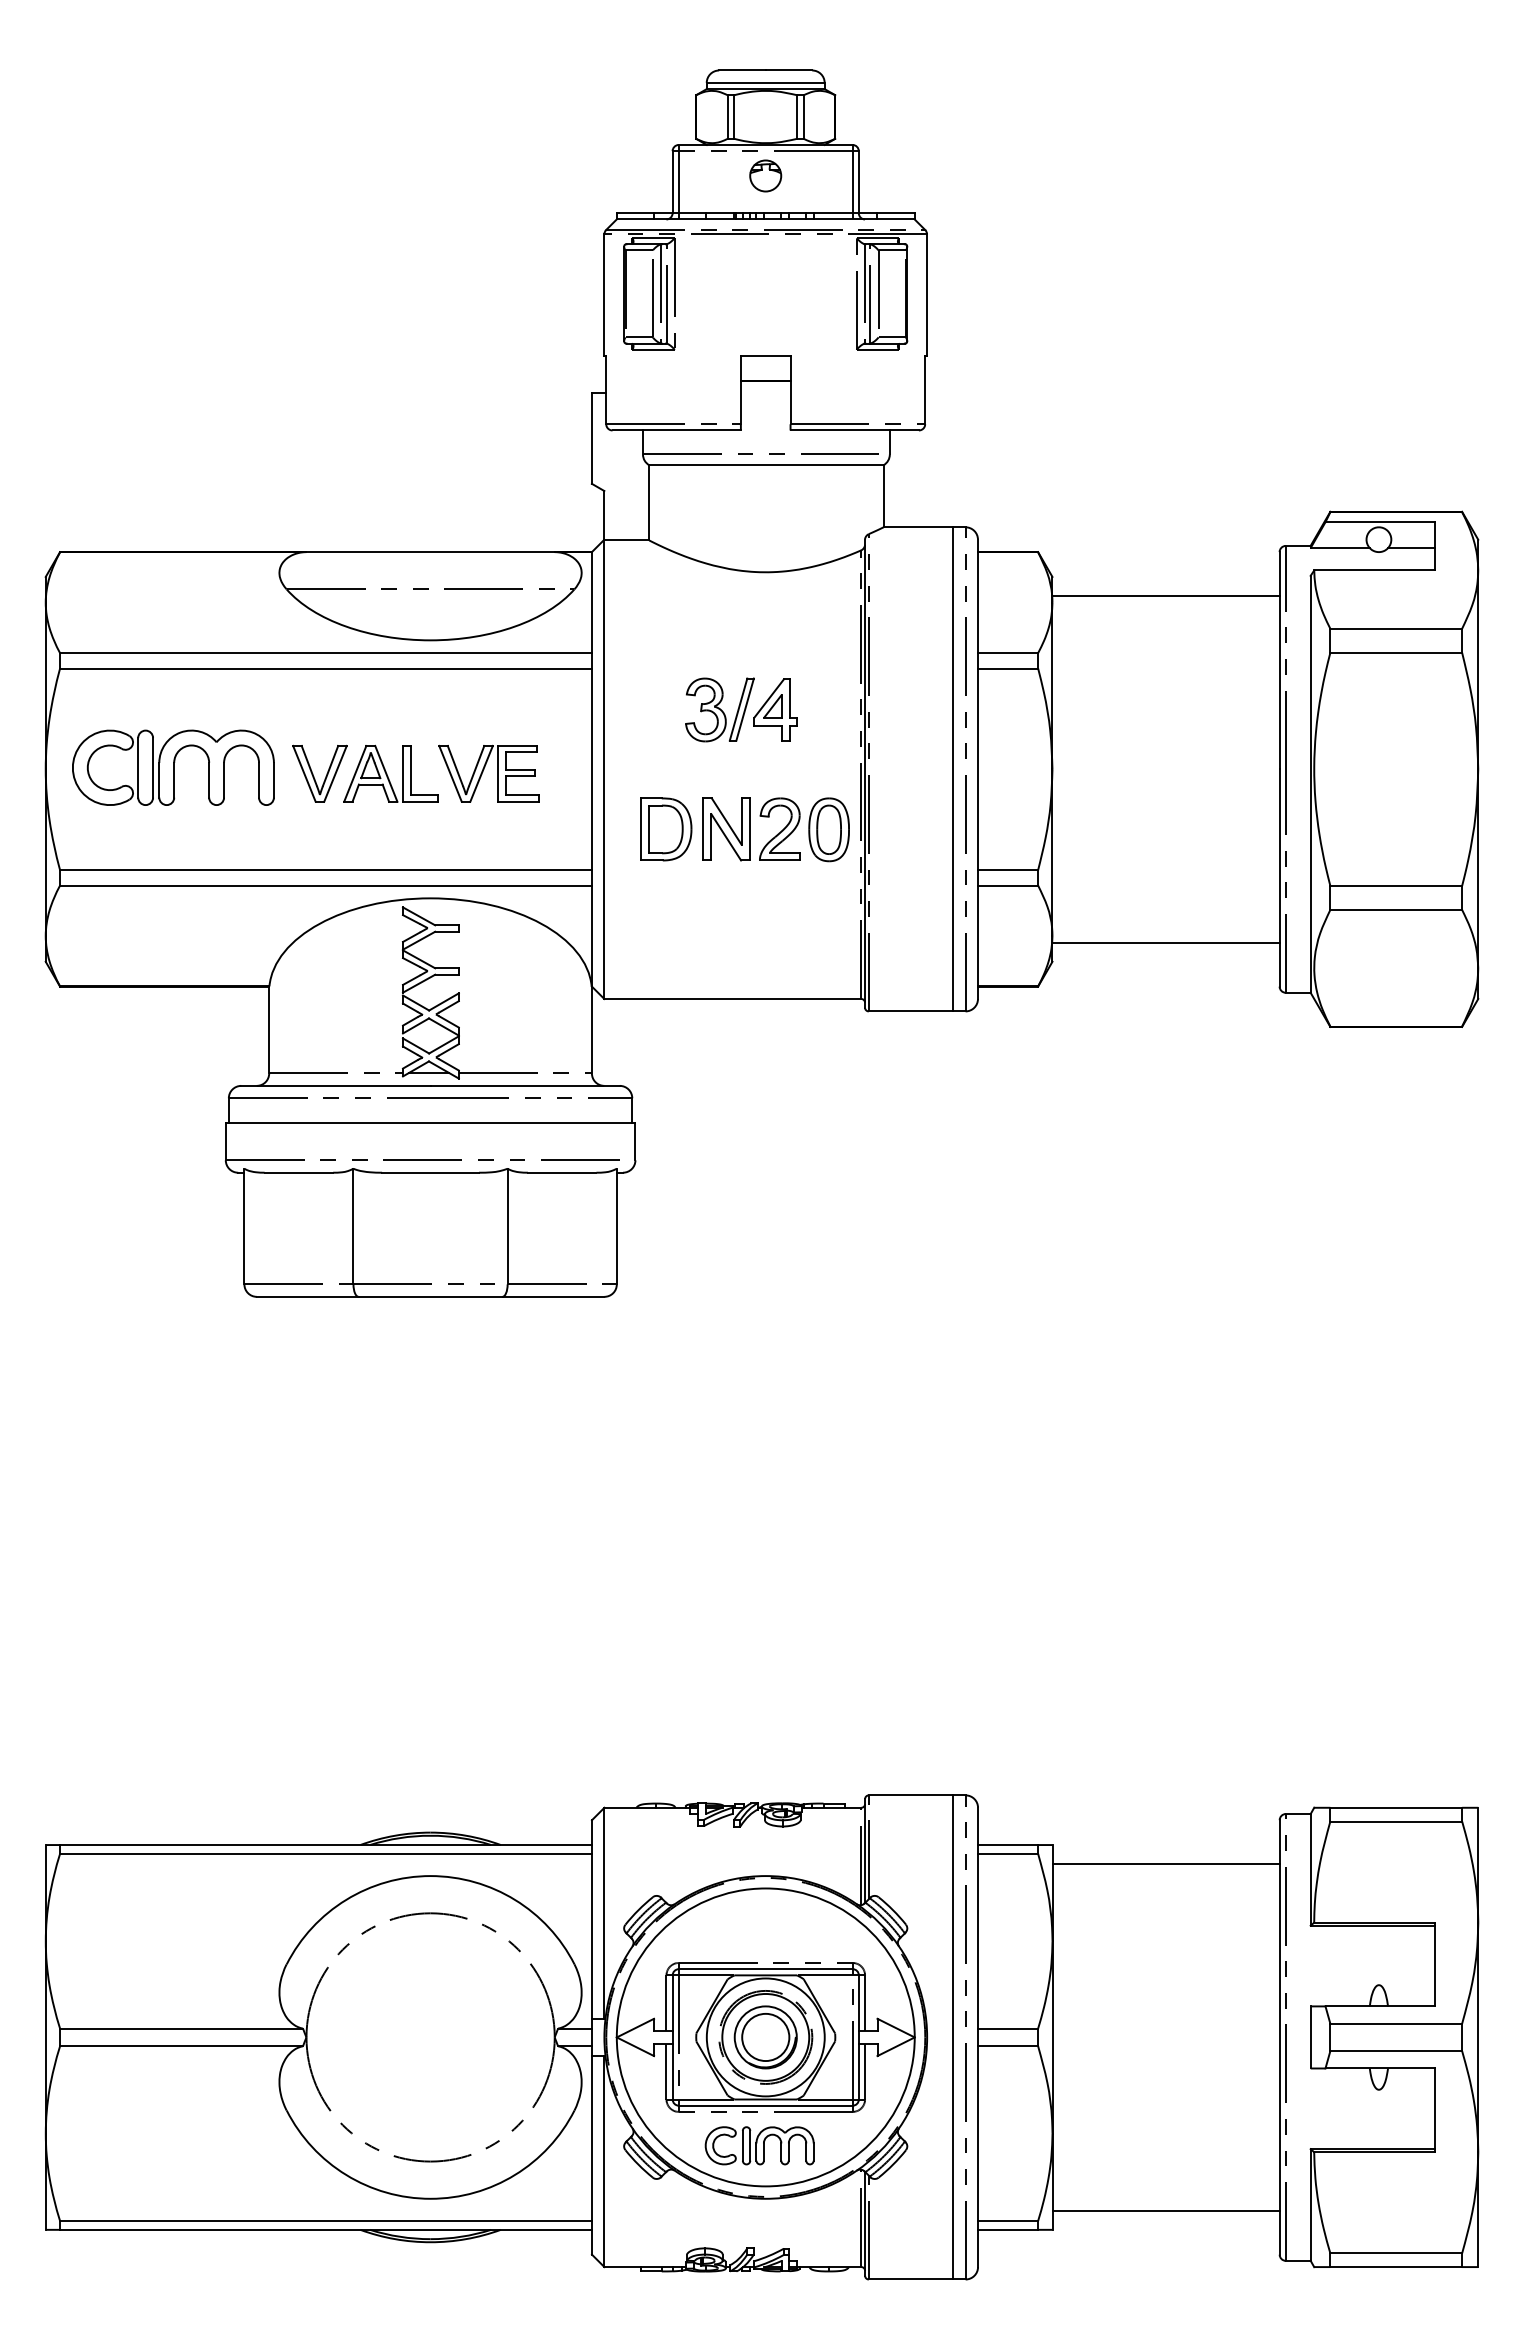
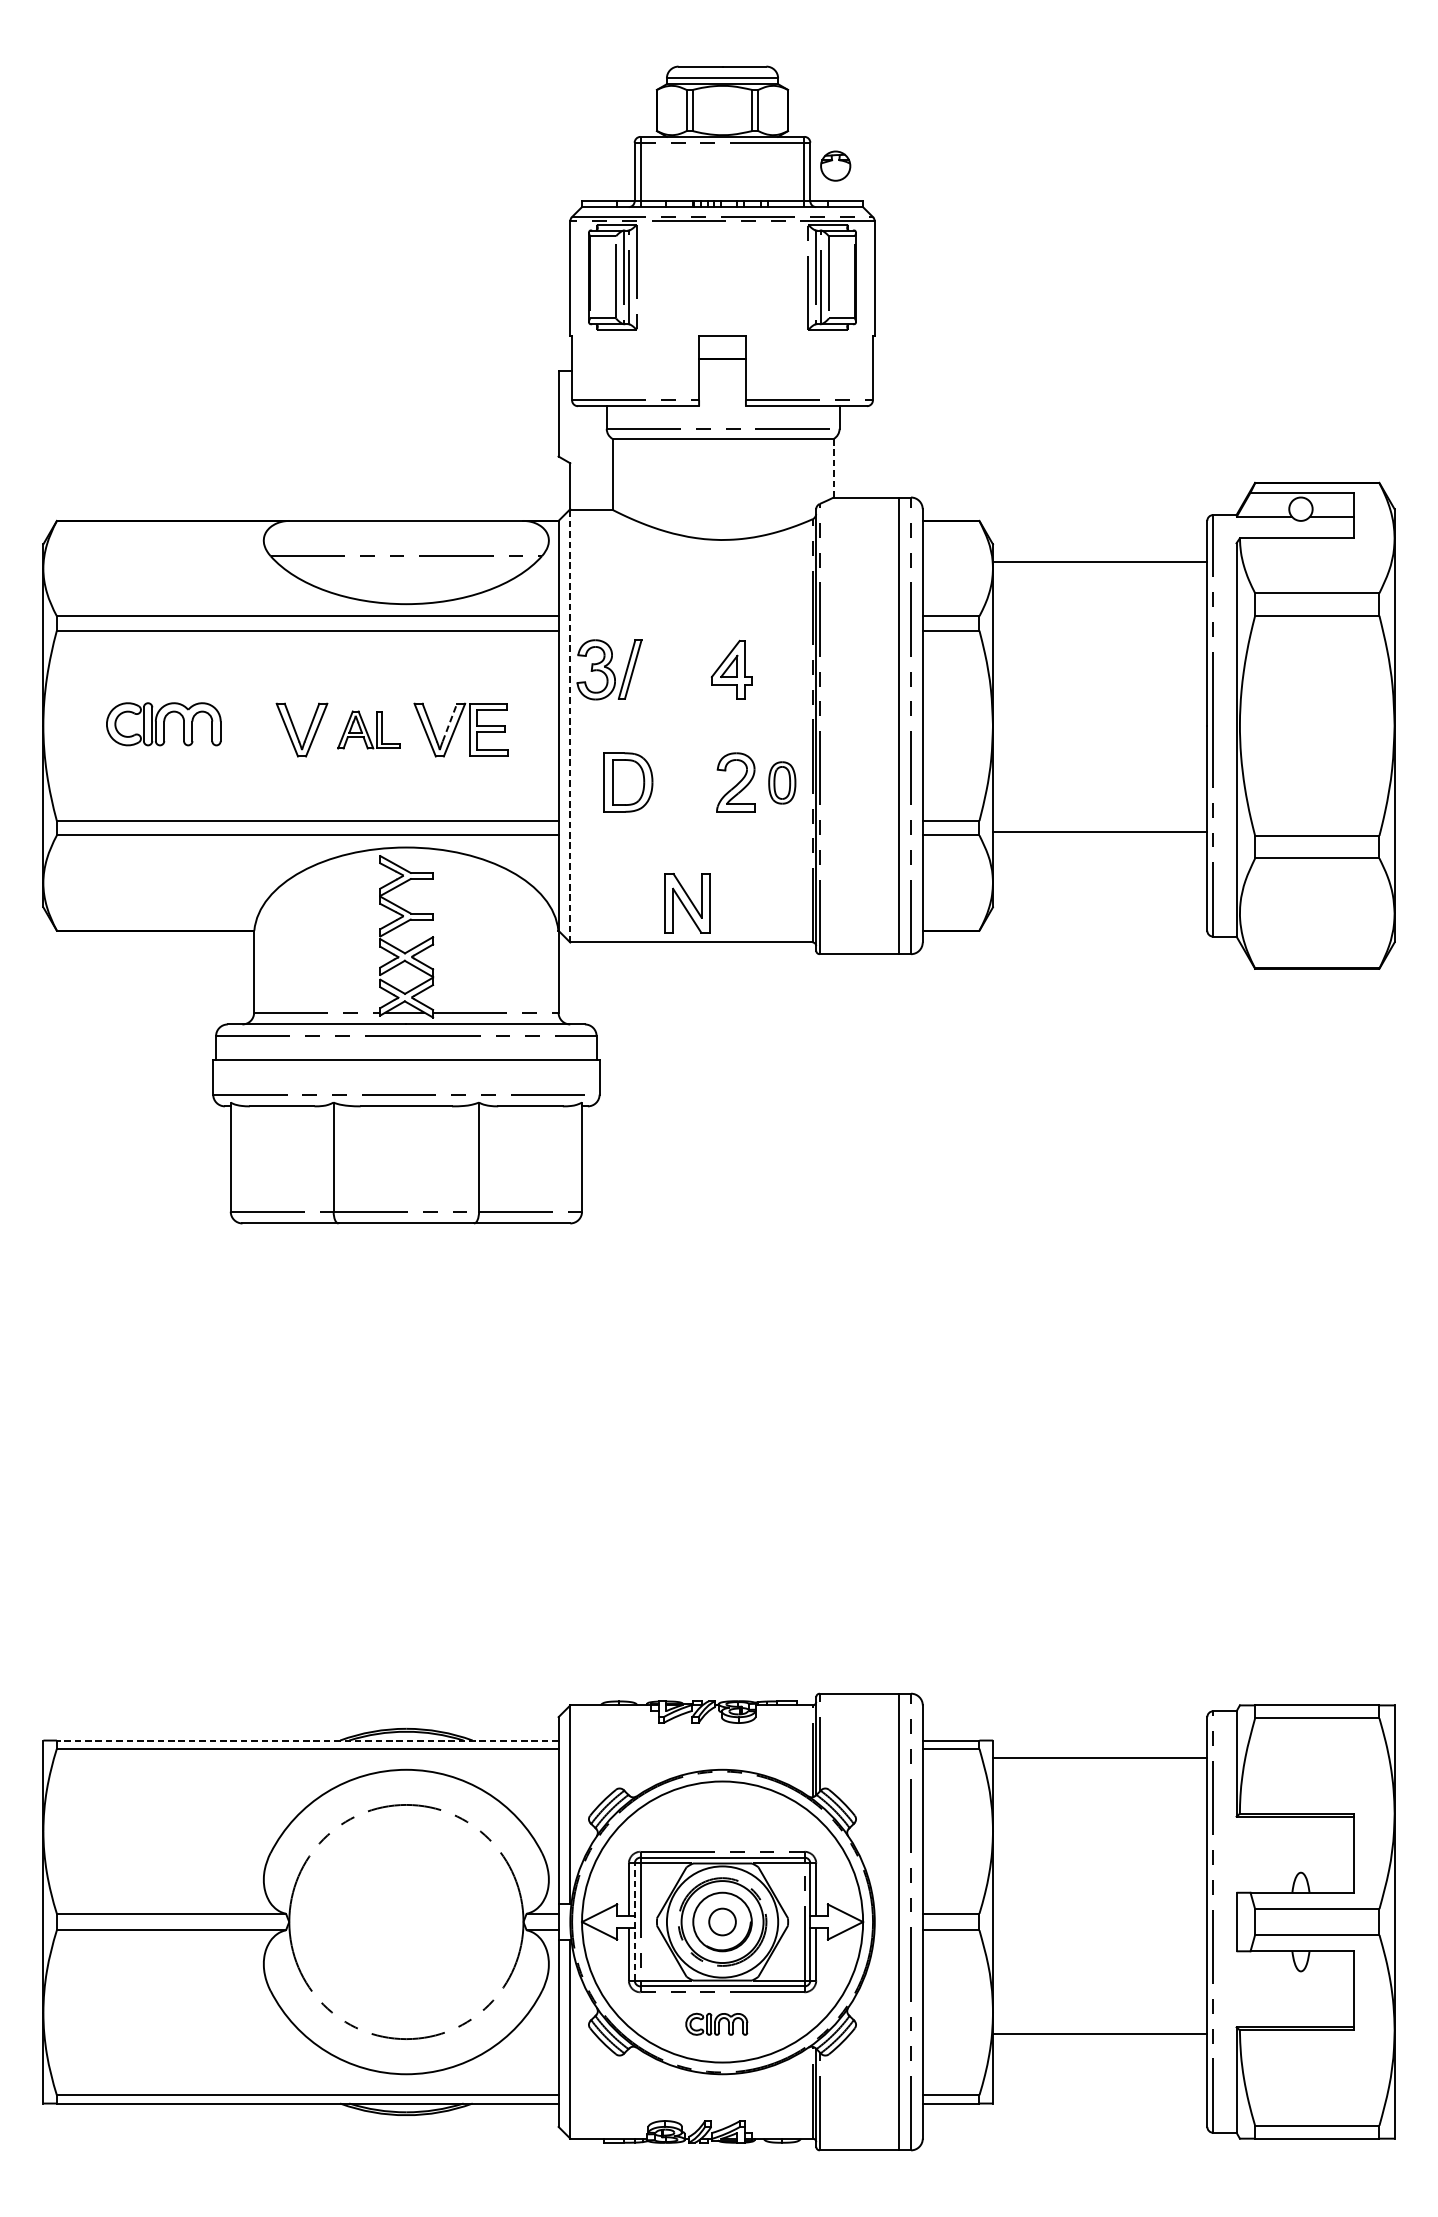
part: (765, 175) -> (835, 165), moved
line: (883, 495) -> (833, 467), solid -> dashed
part: (719, 709) -> (609, 669), moved
line: (476, 765) -> (449, 722), solid -> dashed
part: (173, 767) -> (163, 724), size x0.6
line: (604, 769) -> (570, 725), solid -> dashed
part: (390, 773) -> (368, 729), size x0.7
part: (726, 829) -> (687, 903), moved
part: (828, 829) -> (781, 782), size x0.7
line: (1165, 943) -> (1099, 832), moved
line: (326, 1845) -> (308, 1740), solid -> dashed
line: (672, 2036) -> (634, 1921), solid -> dashed
circle: (765, 2037) -> (722, 1922), size x0.6
part: (759, 2145) -> (716, 2023), size x0.6
line: (1165, 2211) -> (1099, 2034), moved

